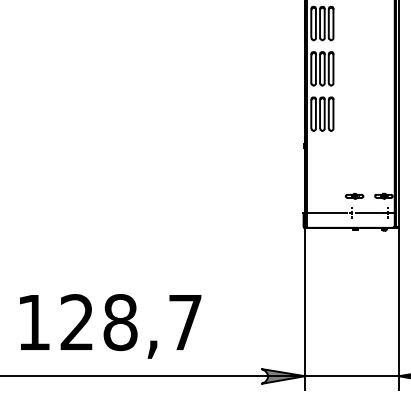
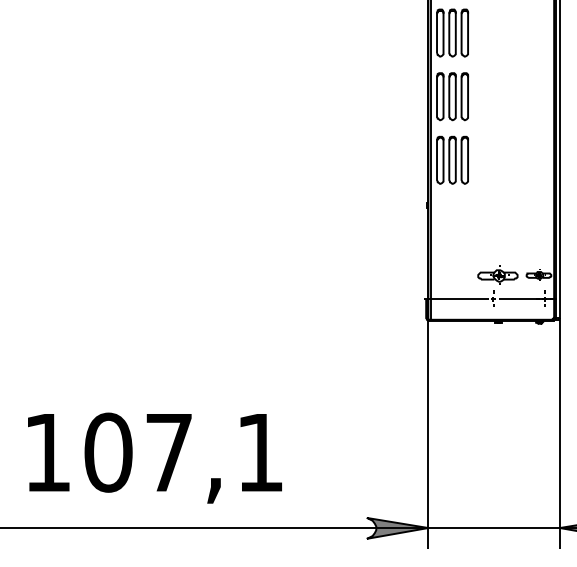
part: (354, 195) -> (497, 274), size x1.6
text: (130, 322) -> (183, 452), 128,7 -> 107,1

